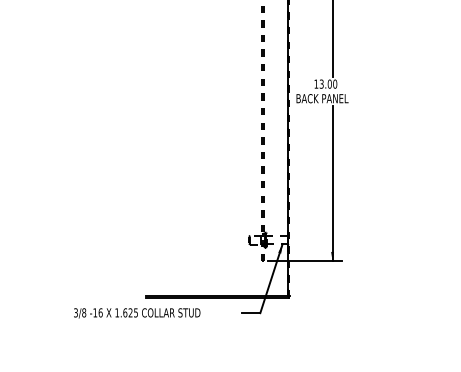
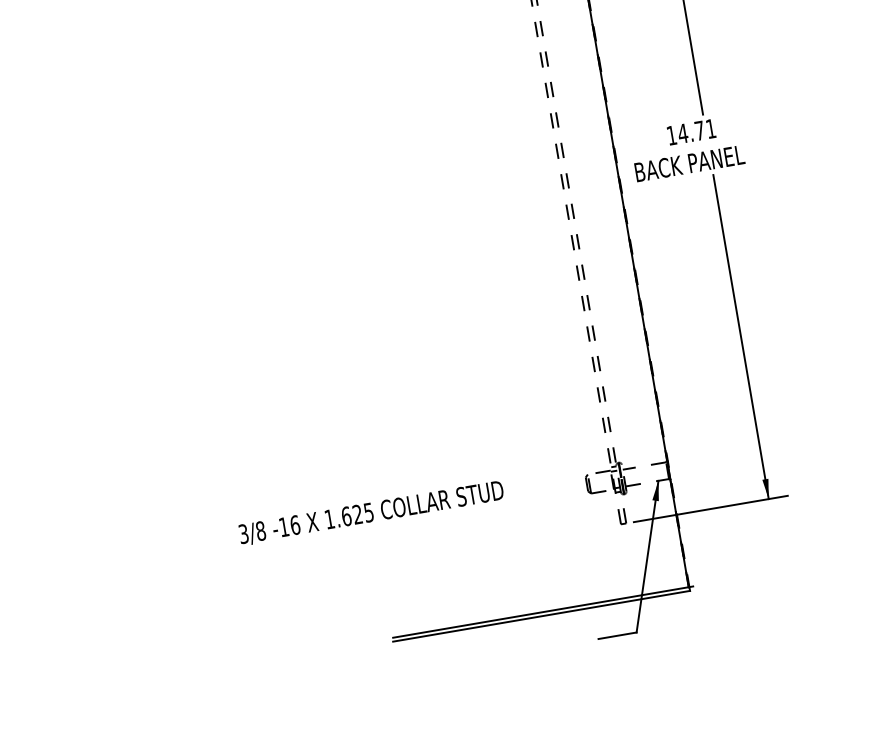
text: (328, 83) -> (696, 129), 13.00 -> 14.71
text: (137, 313) -> (372, 513), moved

